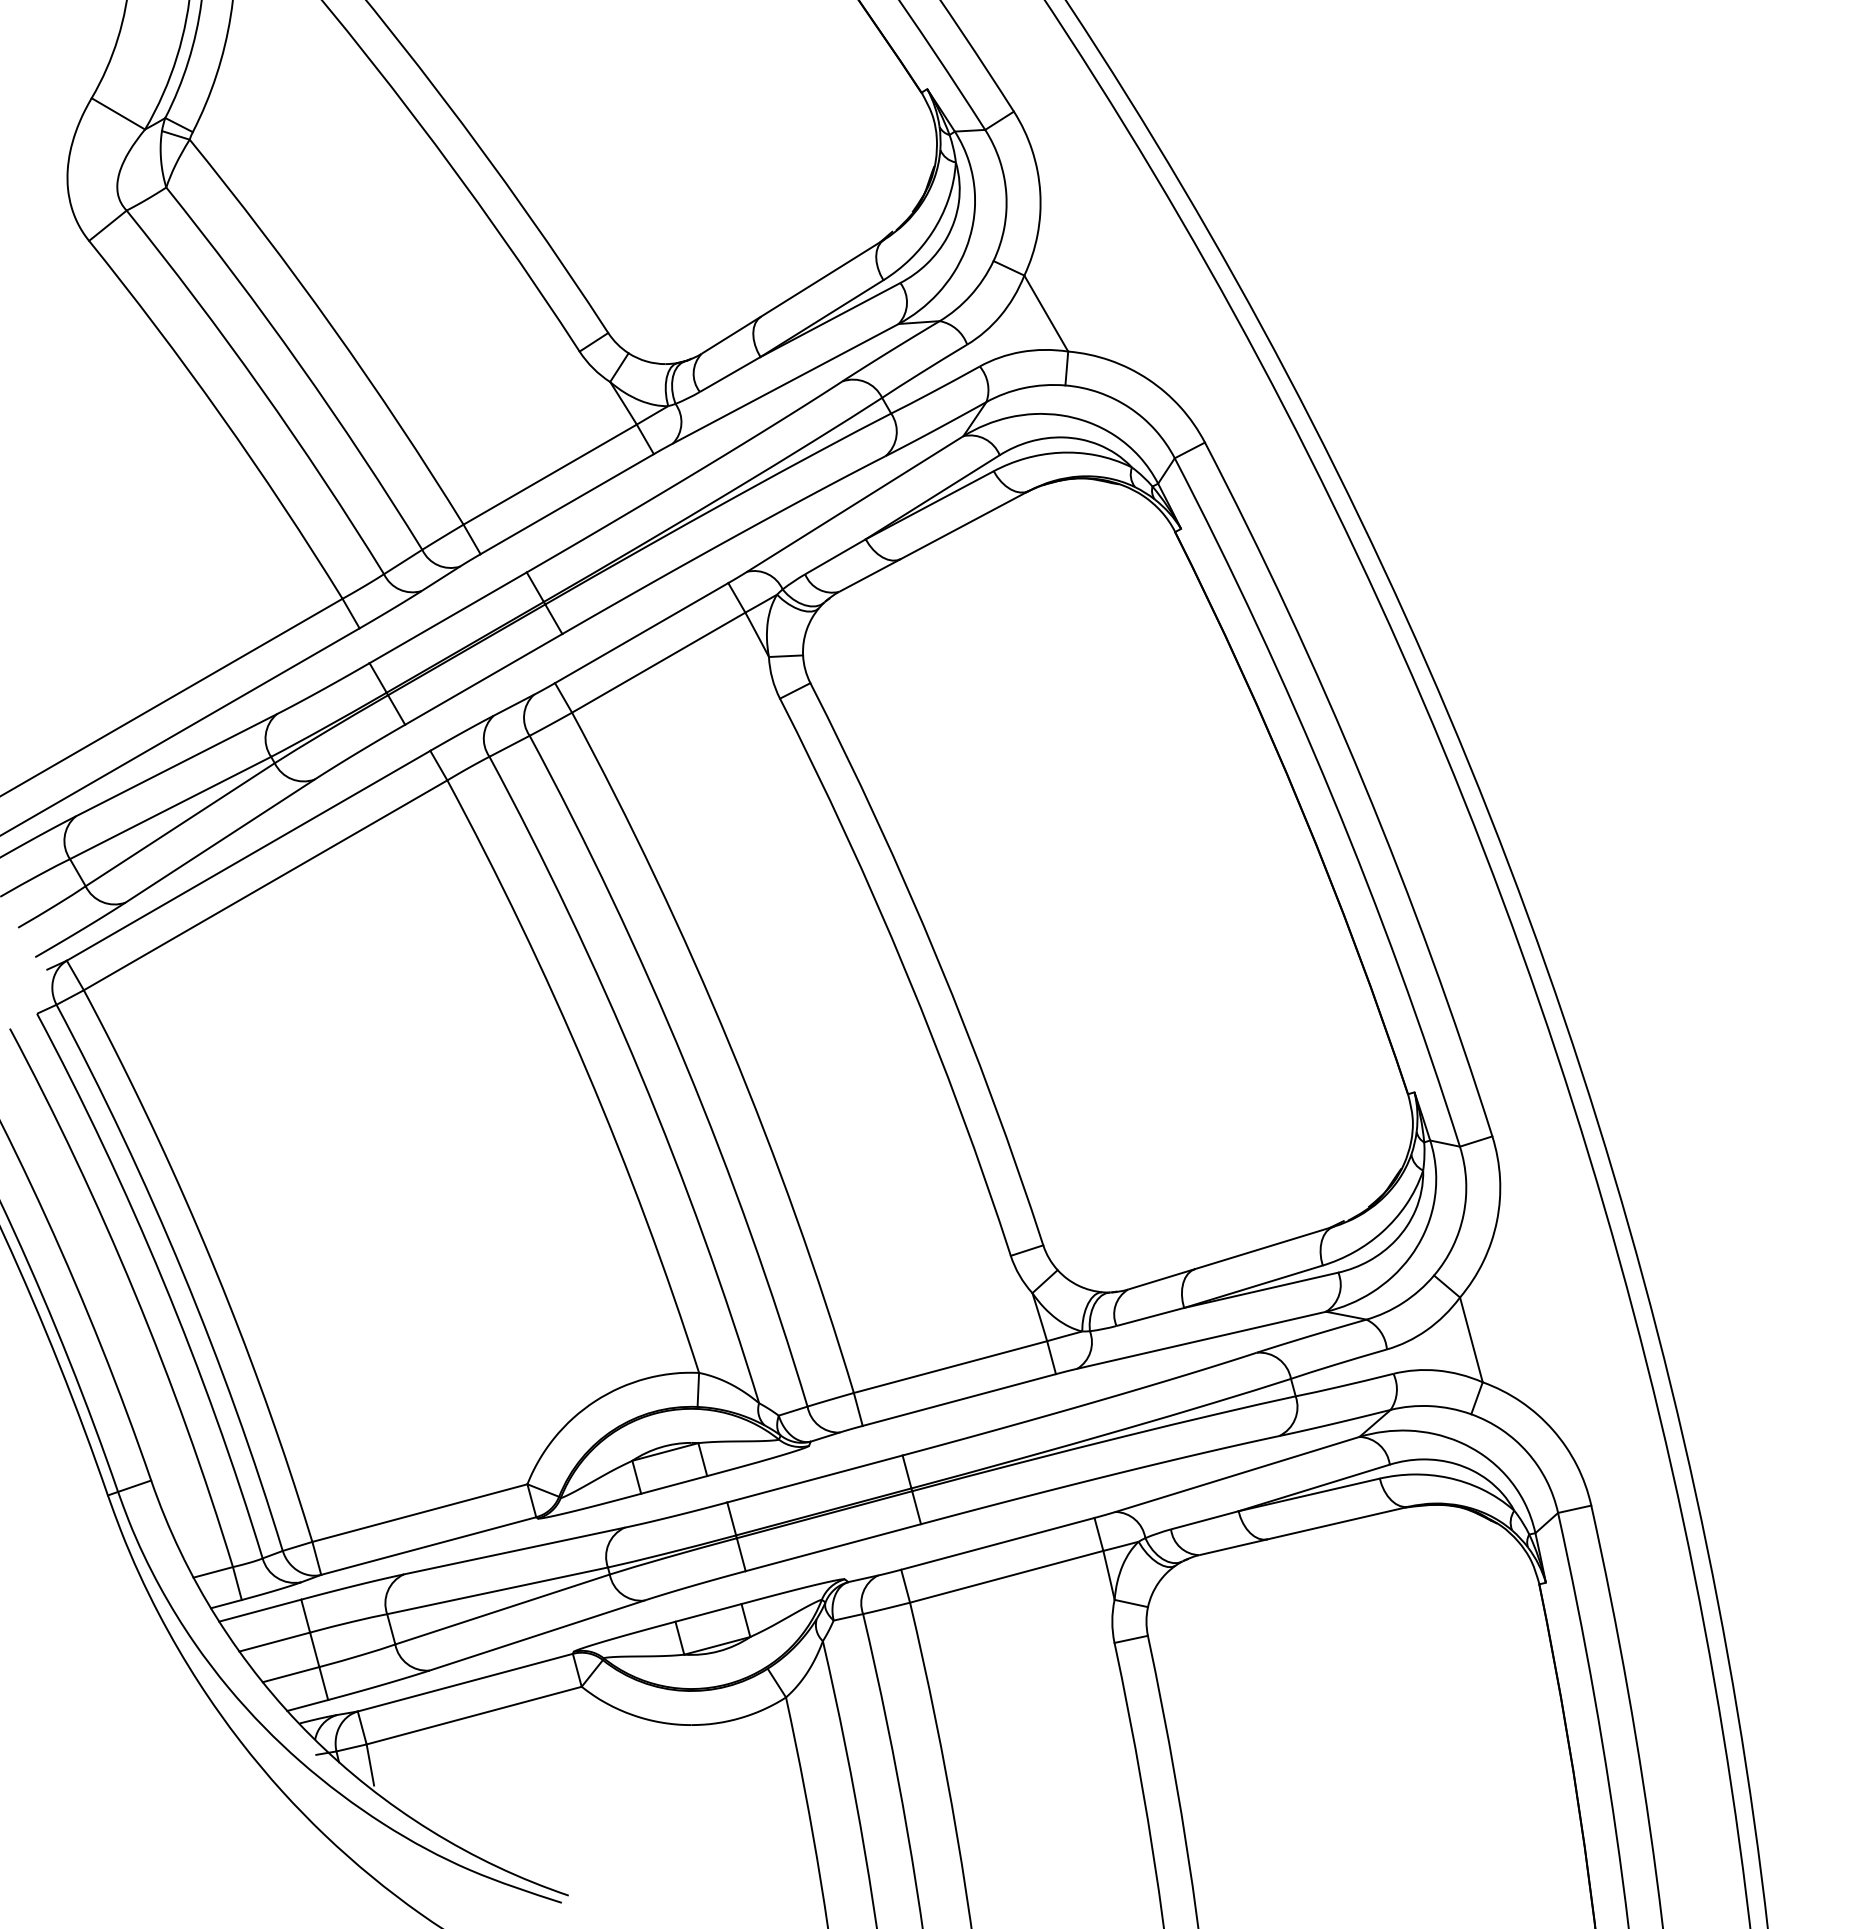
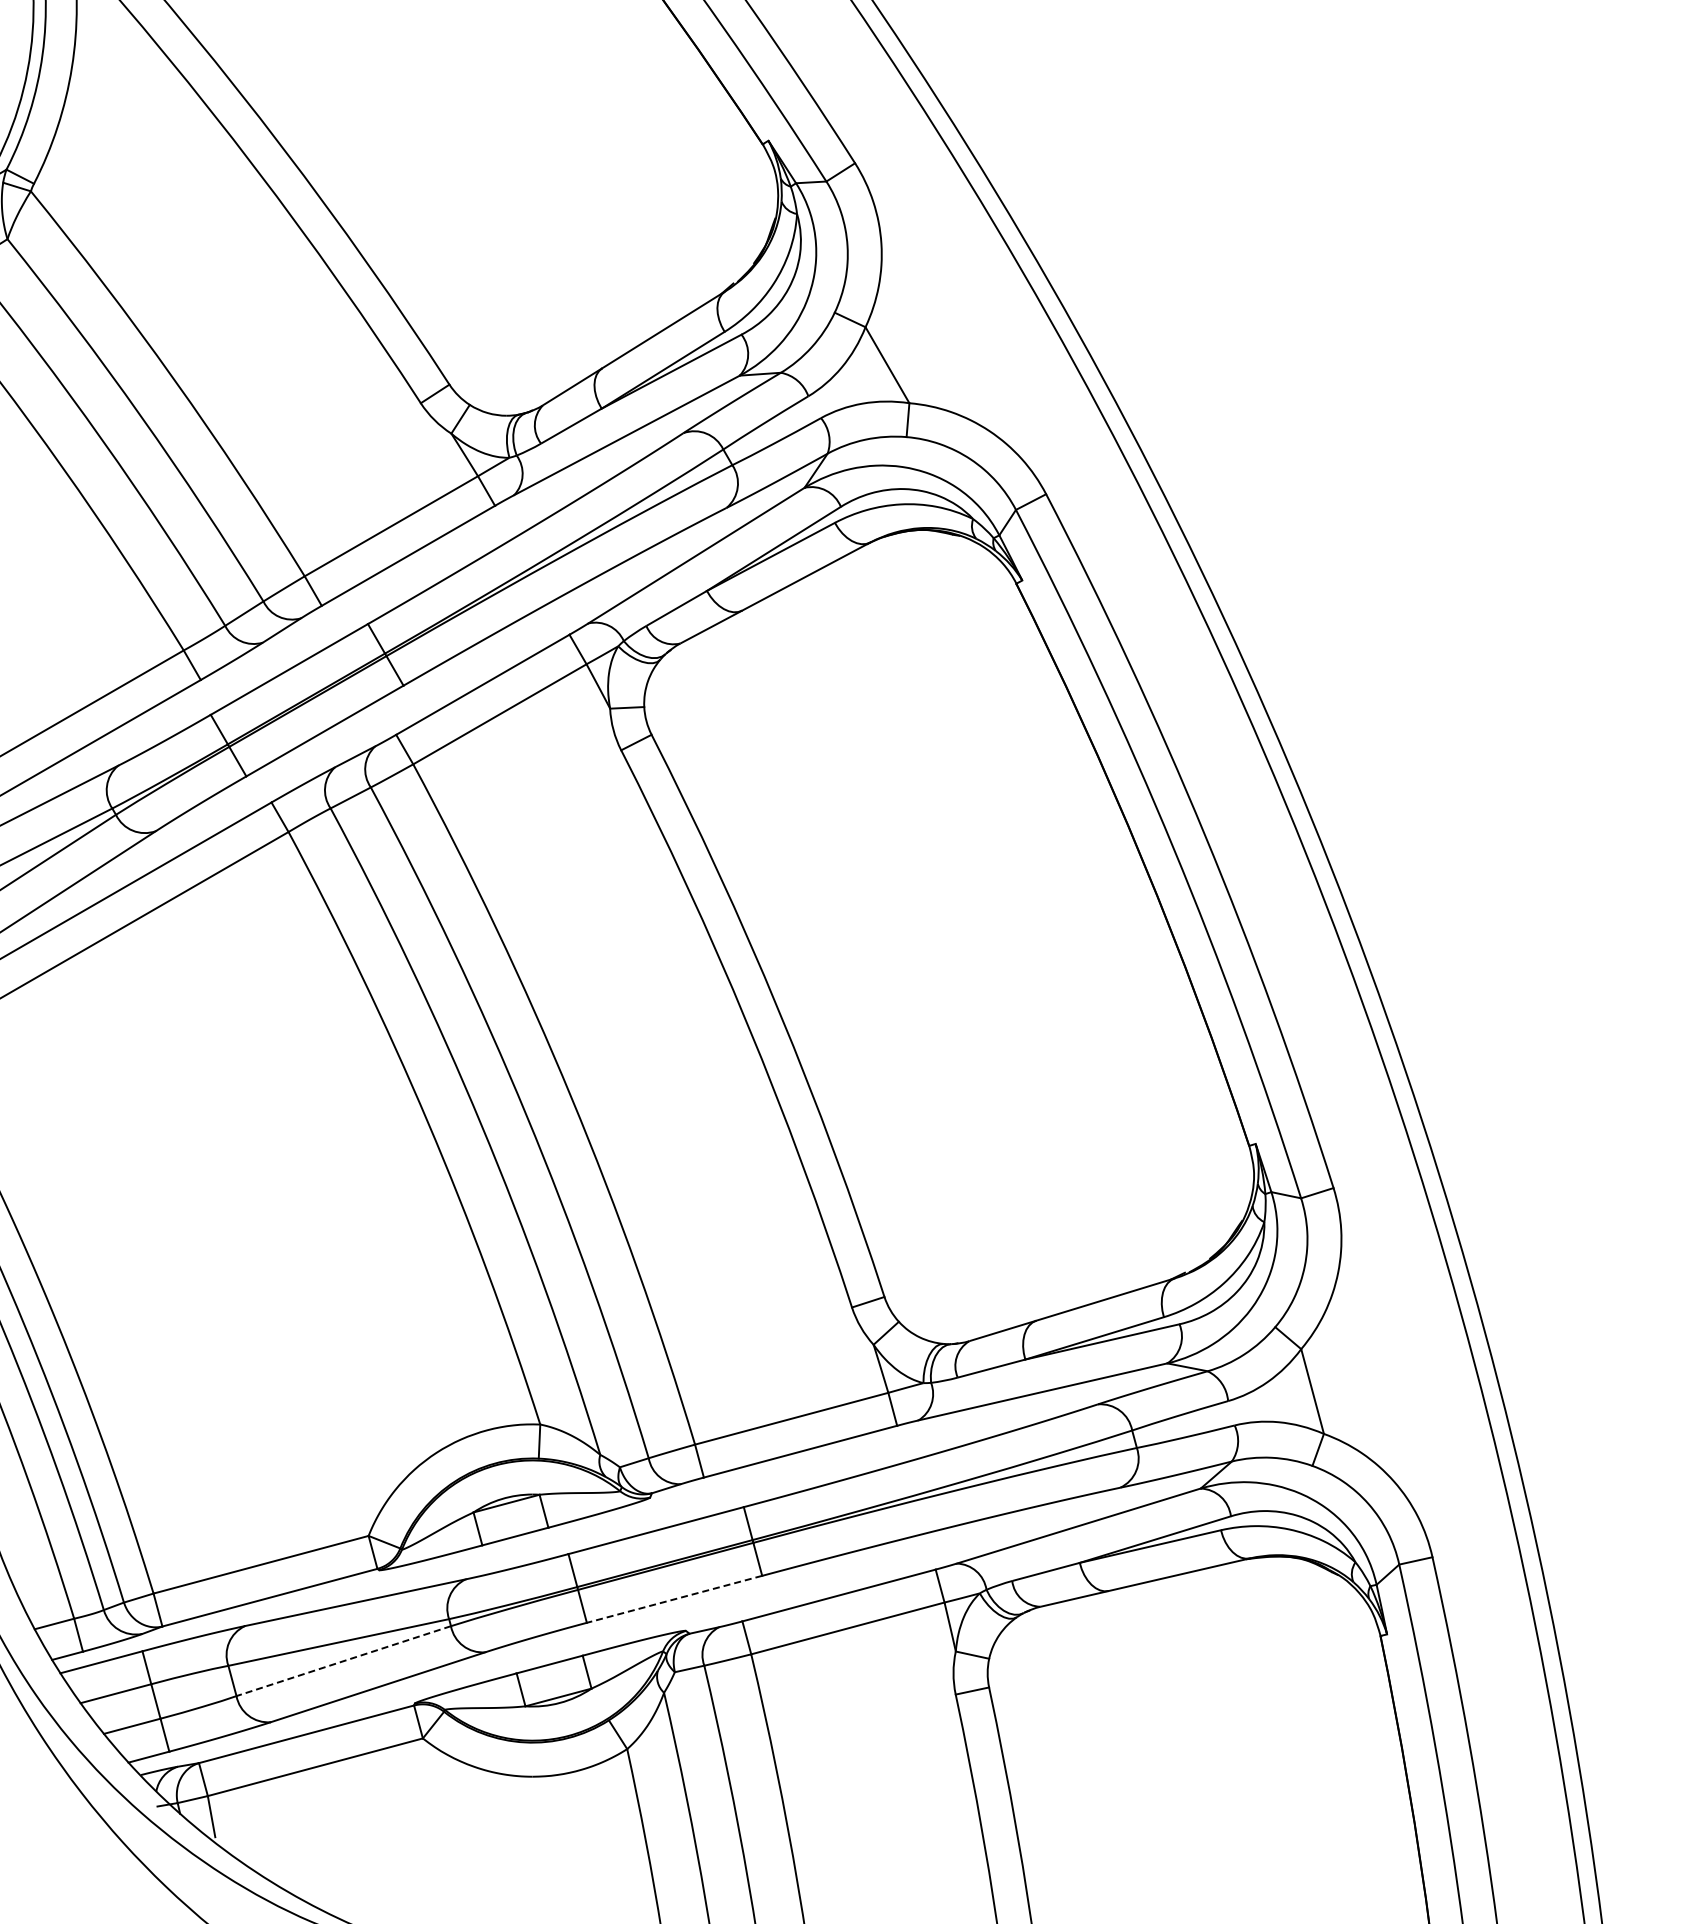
line: (833, 1547) -> (674, 1599), solid -> dashed
line: (502, 1609) -> (343, 1661), solid -> dashed

